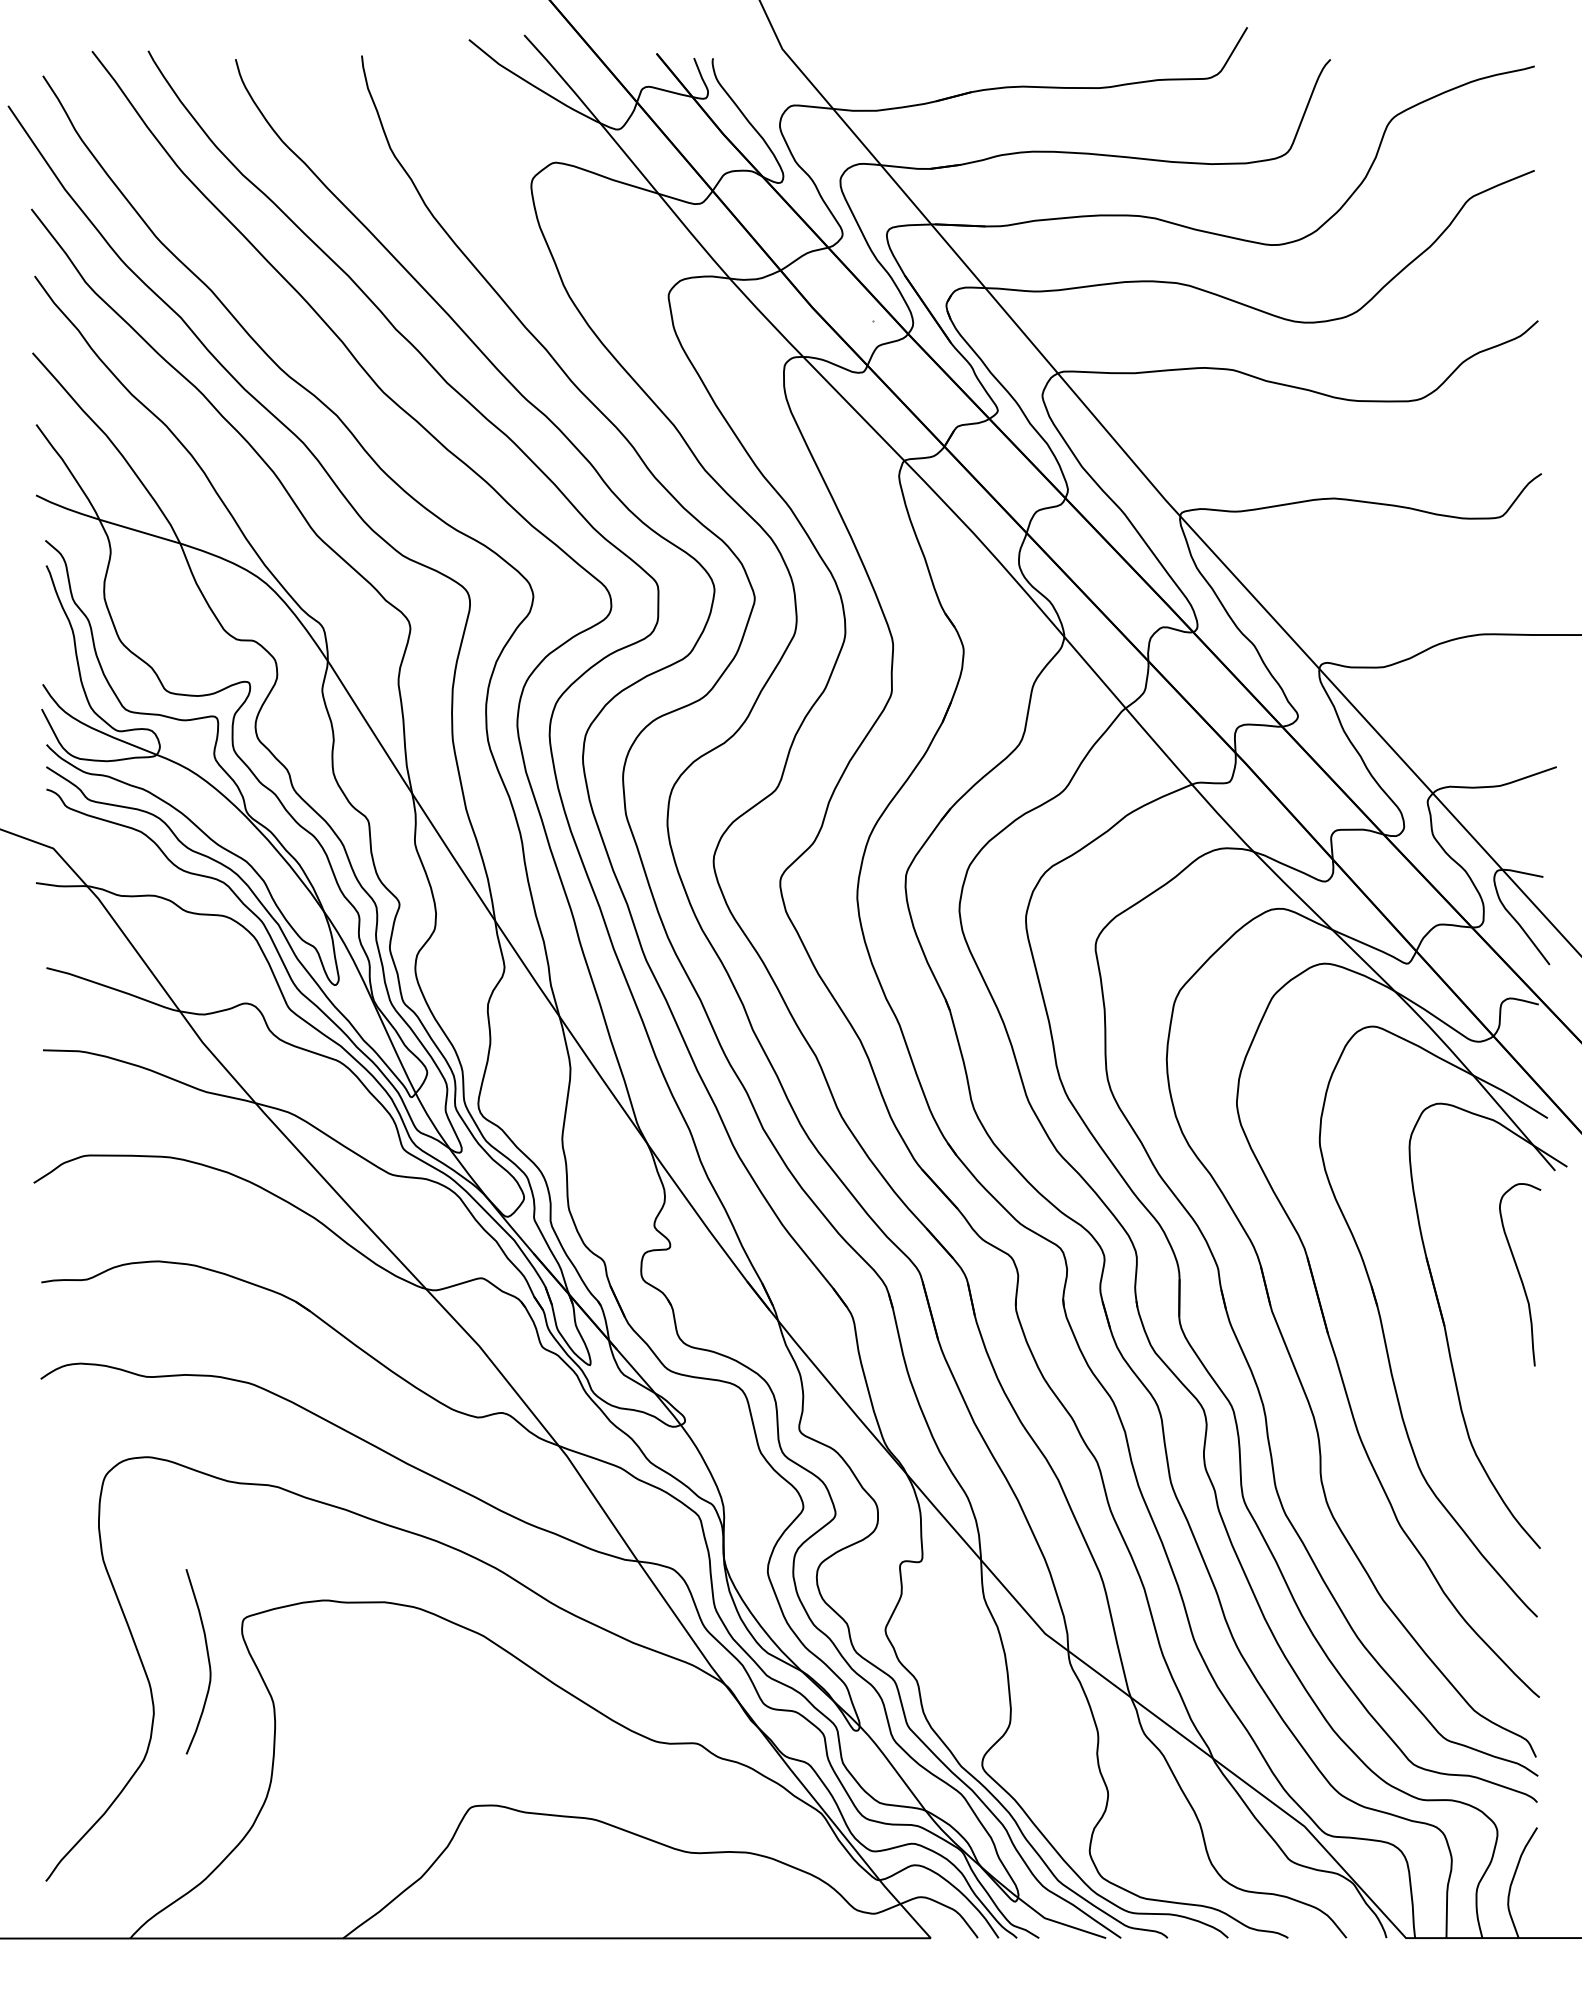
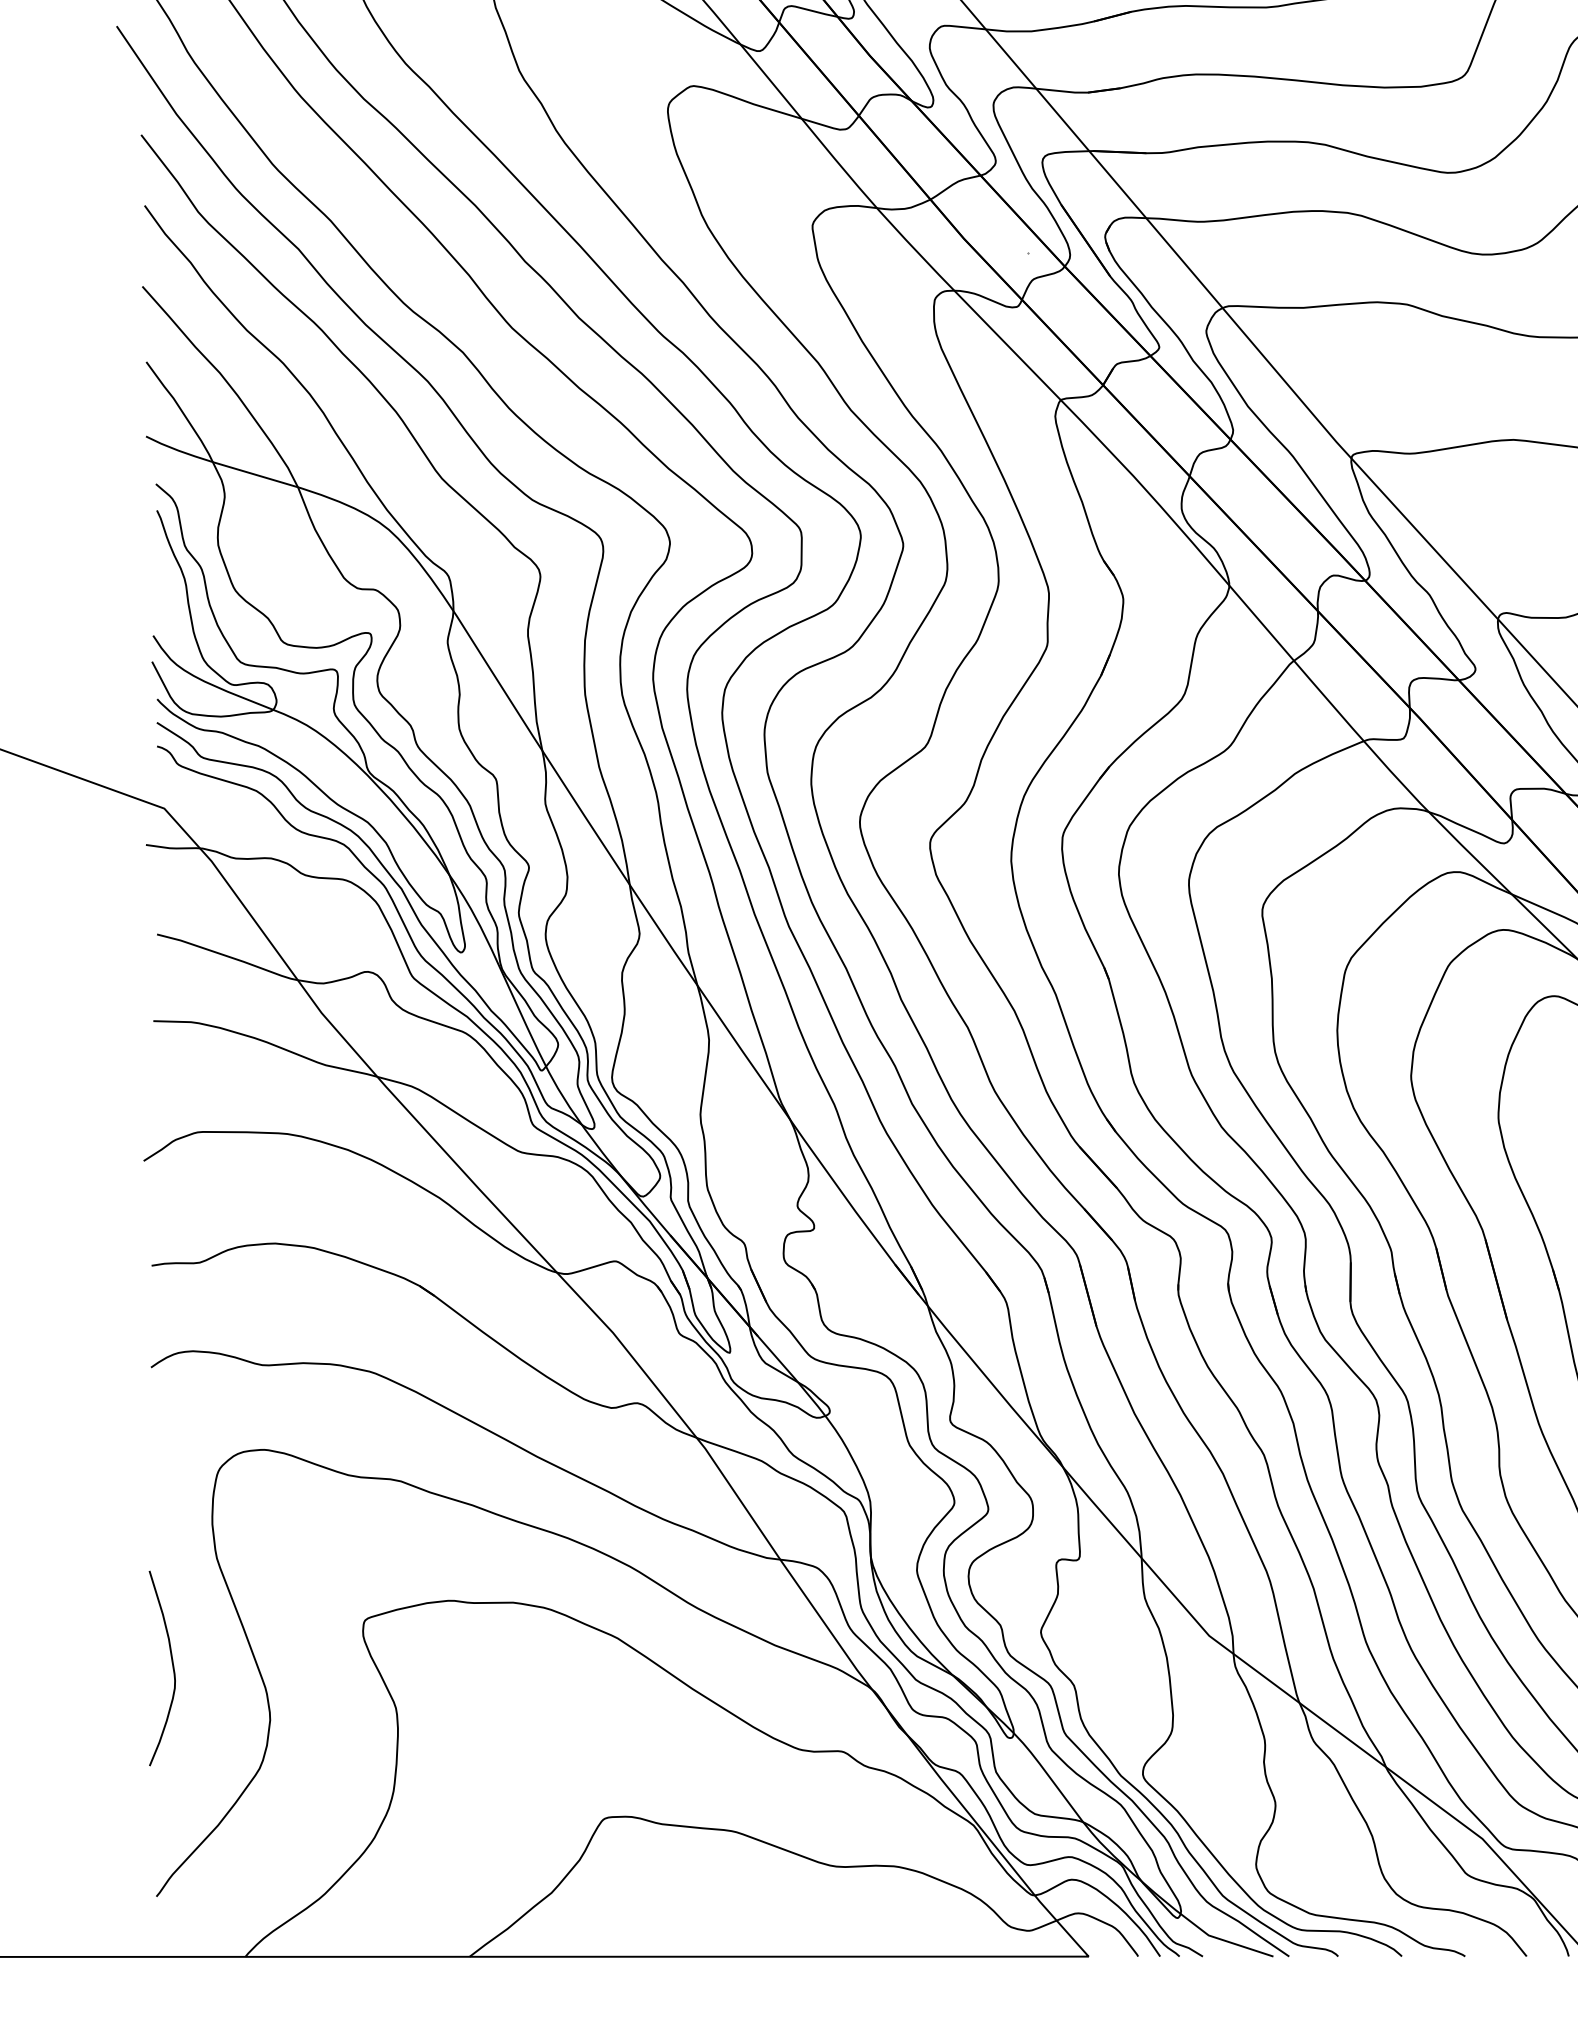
curve: (207, 1658) -> (171, 1665), moved

